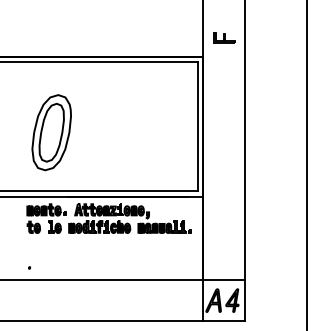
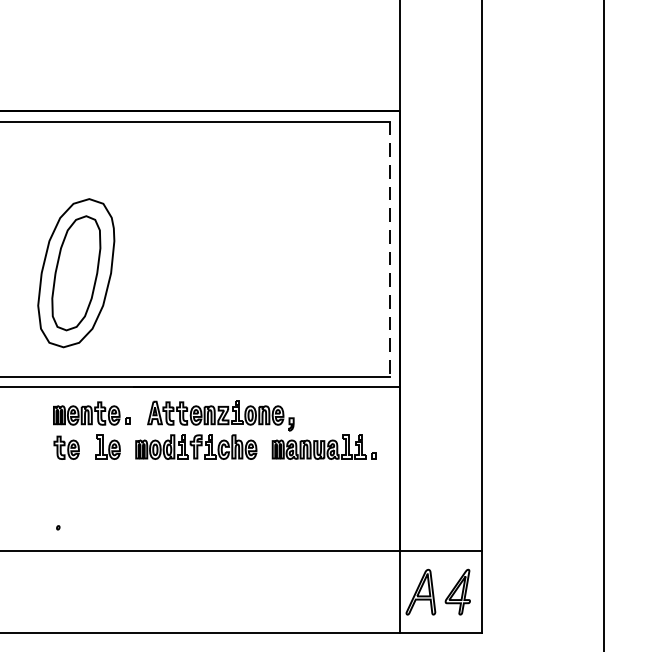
part: (224, 37) -> (442, 73), removed
line: (197, 126) -> (389, 249), solid -> dashed
part: (51, 132) -> (75, 272), moved

